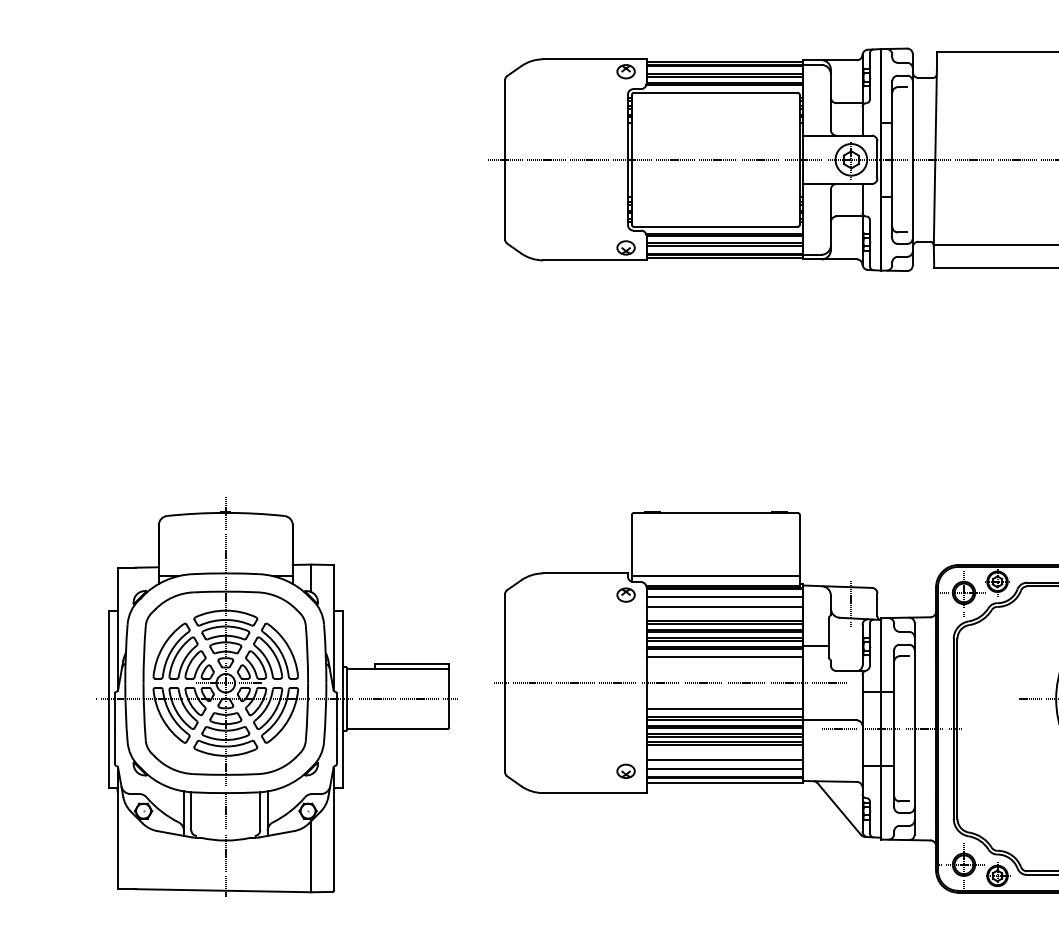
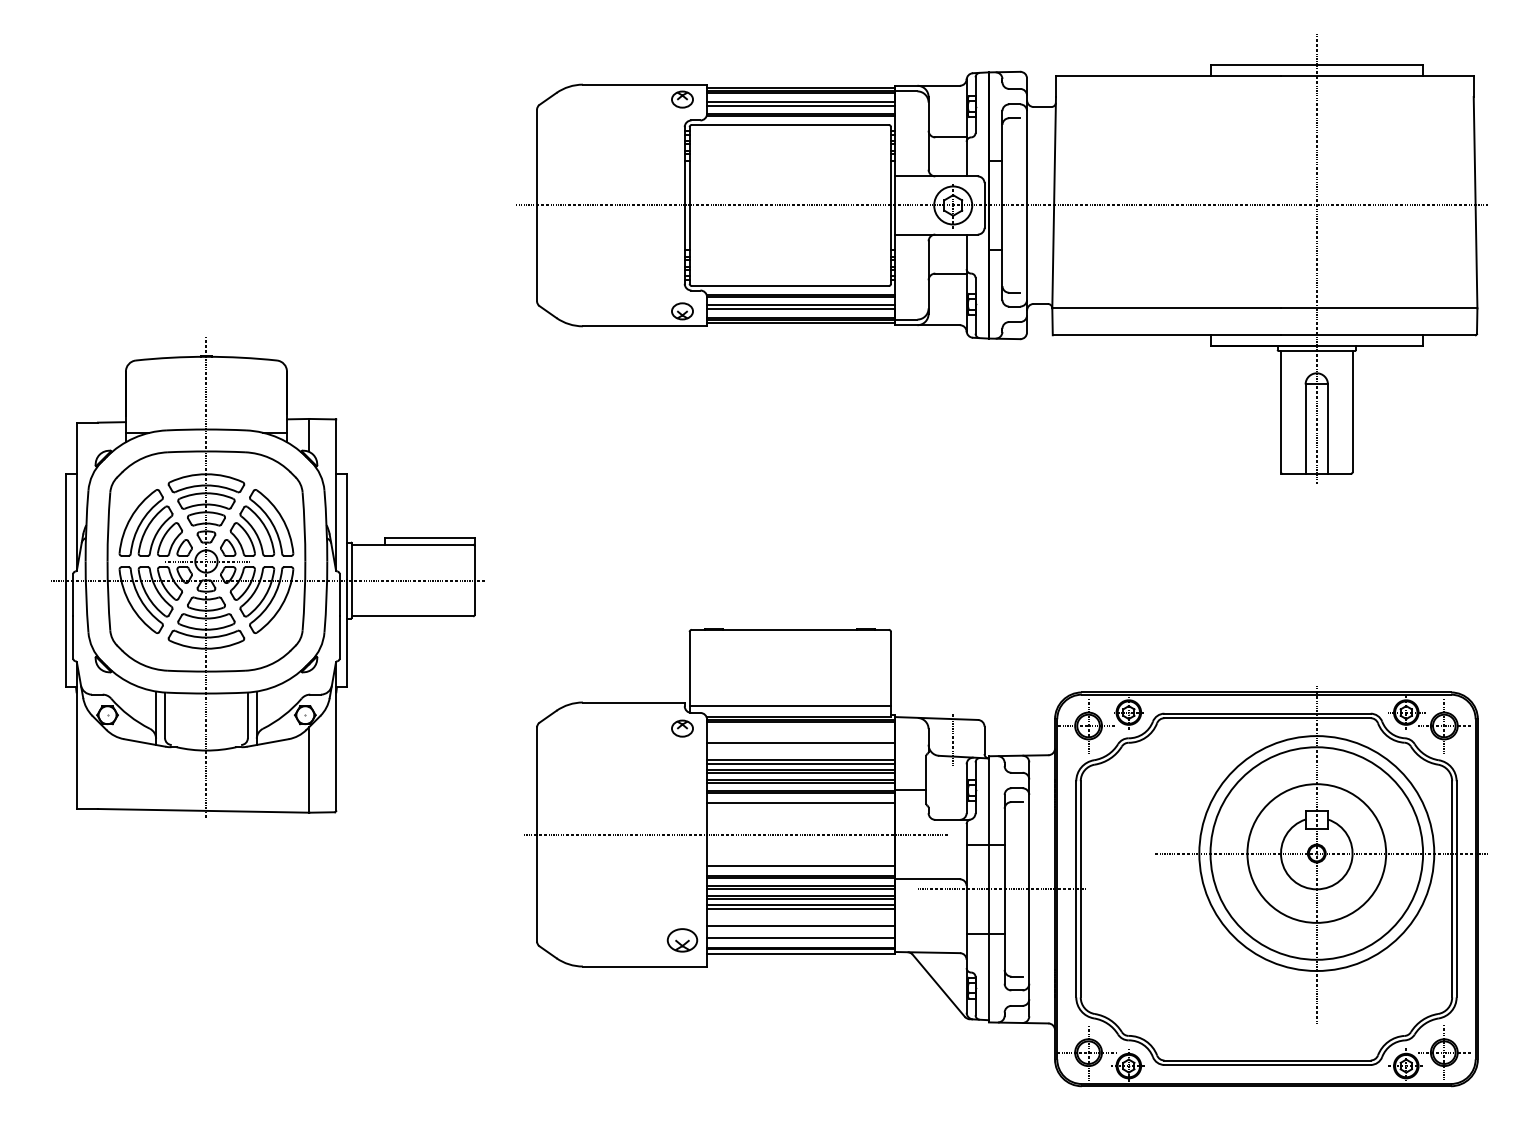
line: (725, 597) -> (801, 731), removed
part: (276, 696) -> (267, 577), moved
part: (626, 771) -> (682, 940), size x1.4

